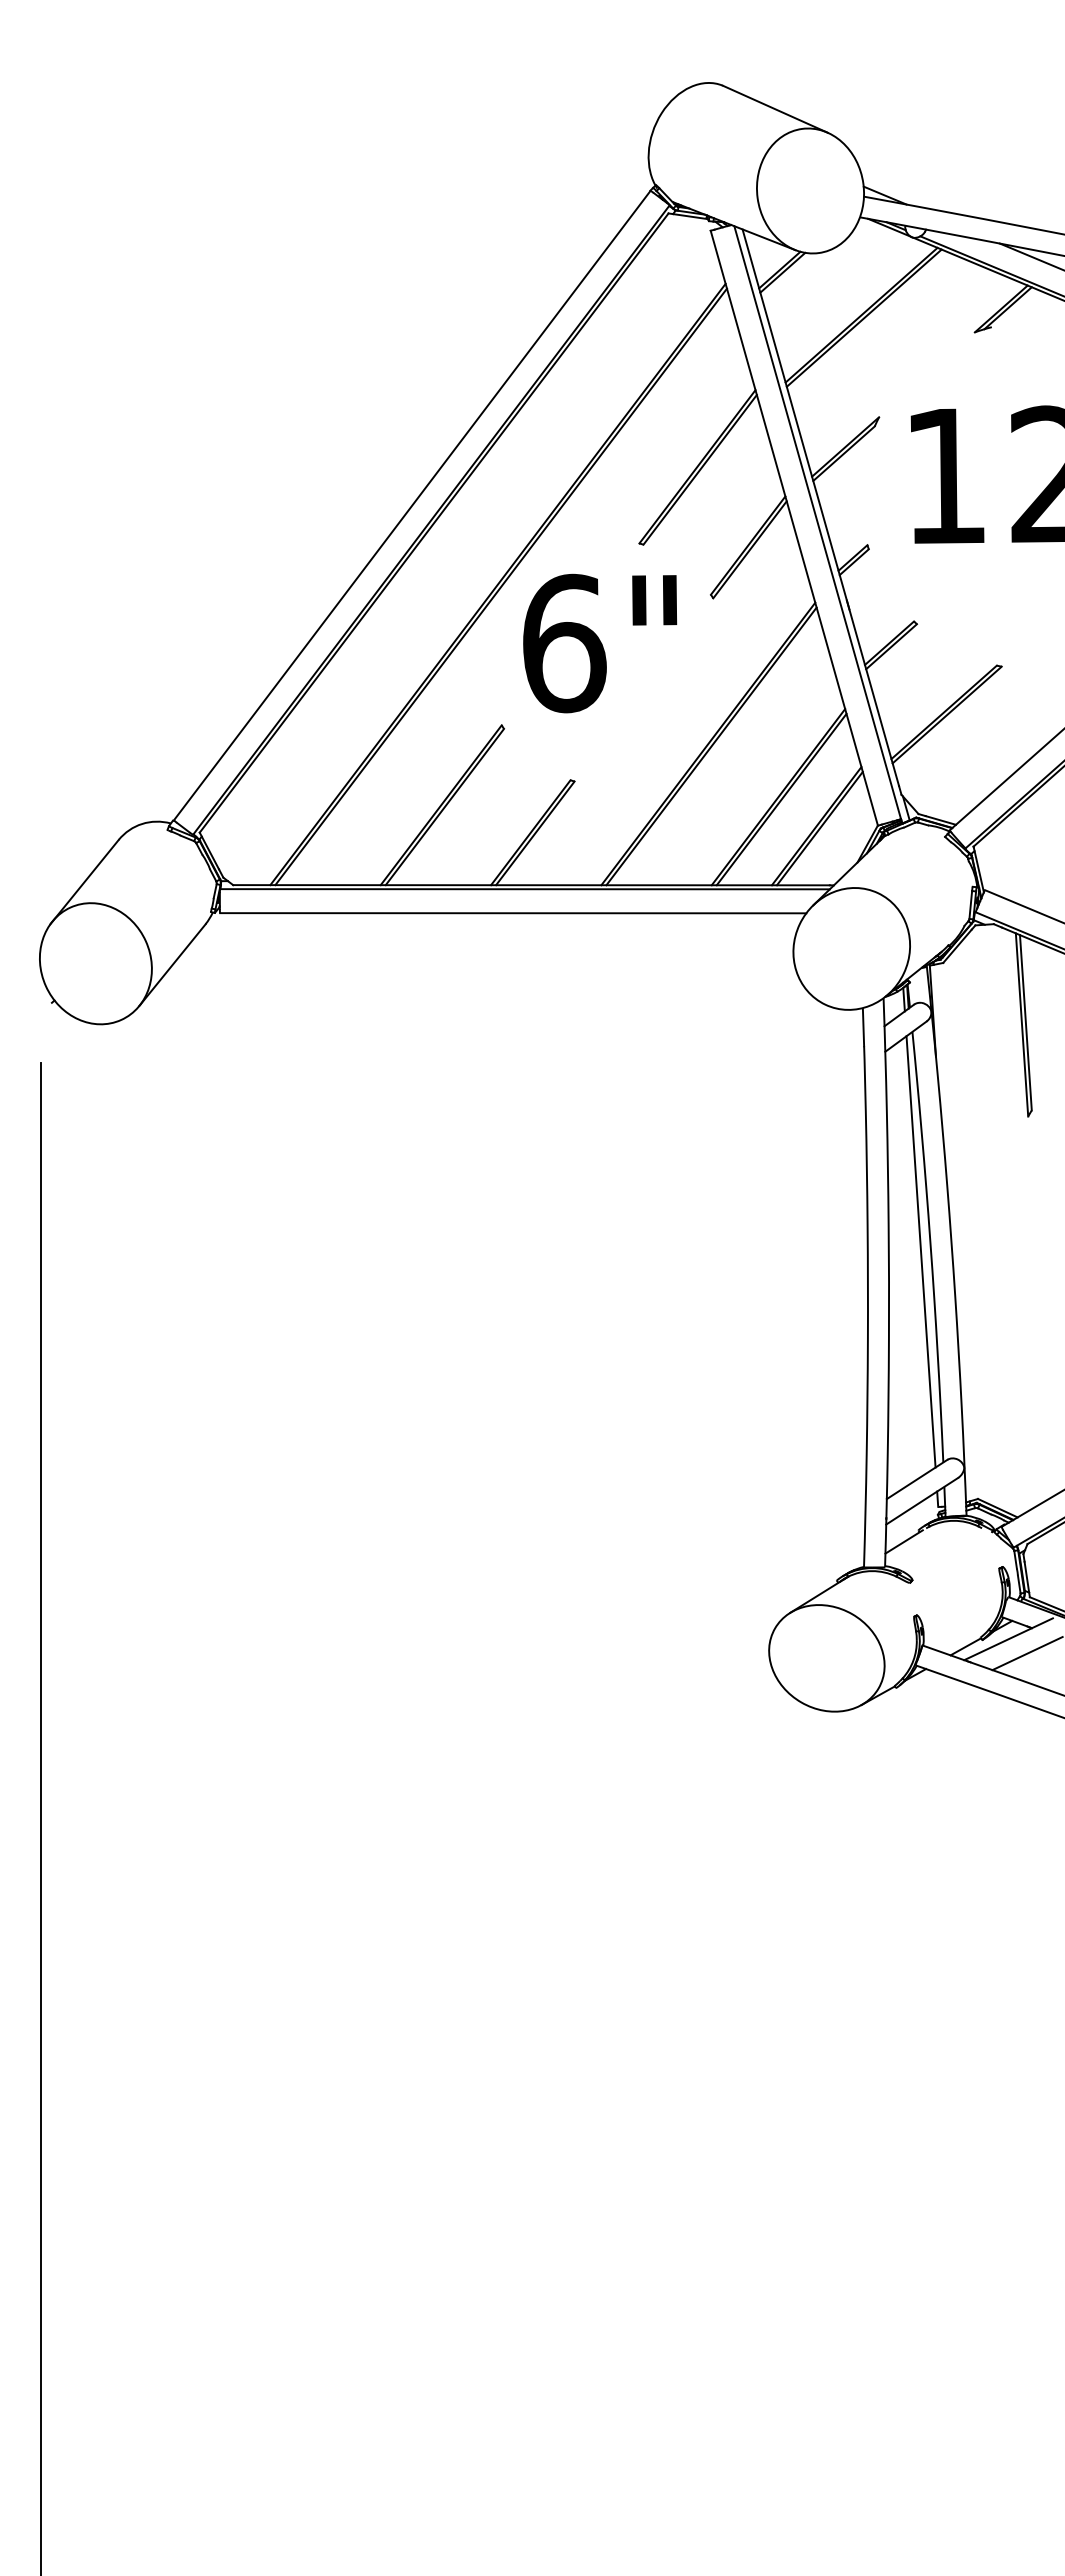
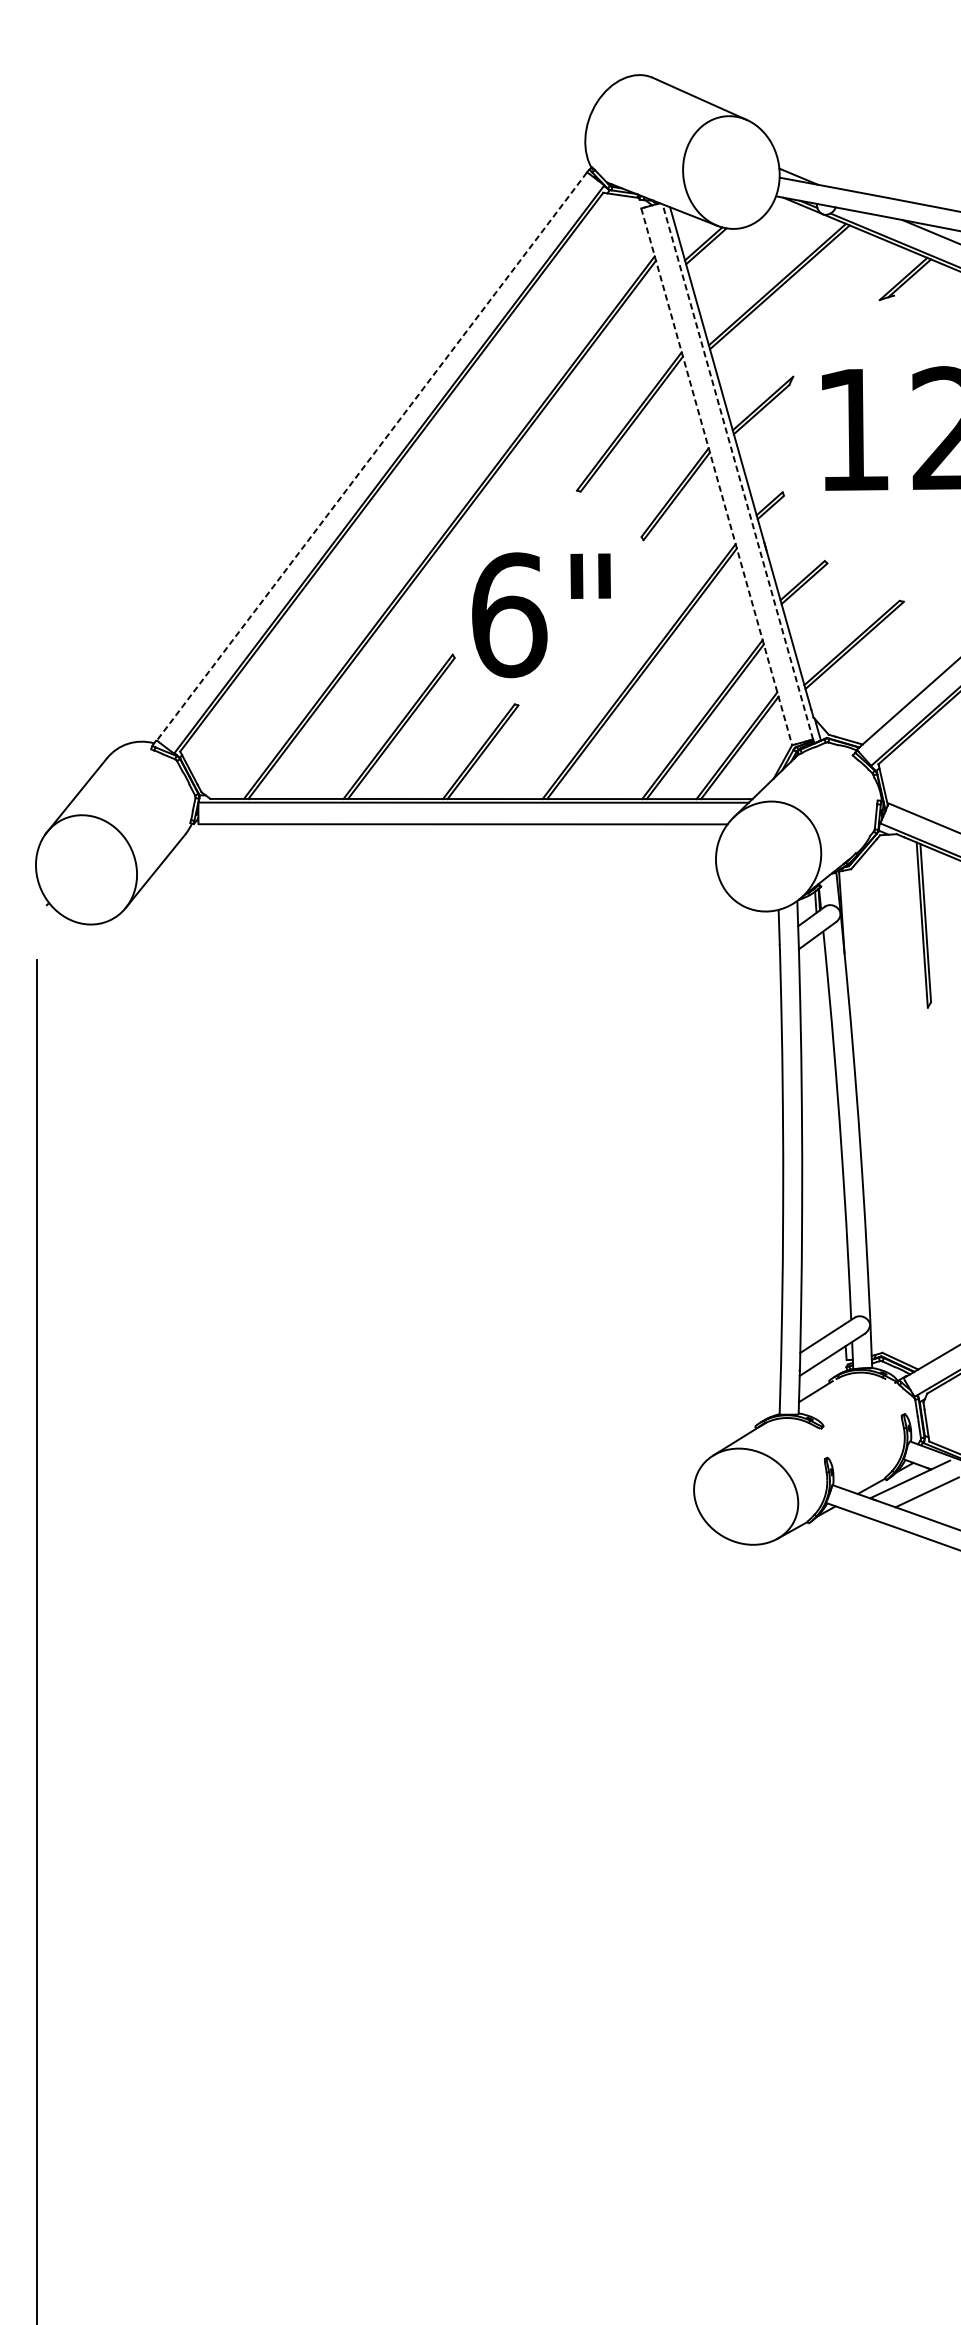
line: (412, 505) -> (372, 456), solid -> dashed
line: (817, 522) -> (737, 471), solid -> dashed
line: (794, 528) -> (716, 477), solid -> dashed
text: (600, 643) -> (541, 615), moved
line: (920, 1251) -> (830, 1129), removed

